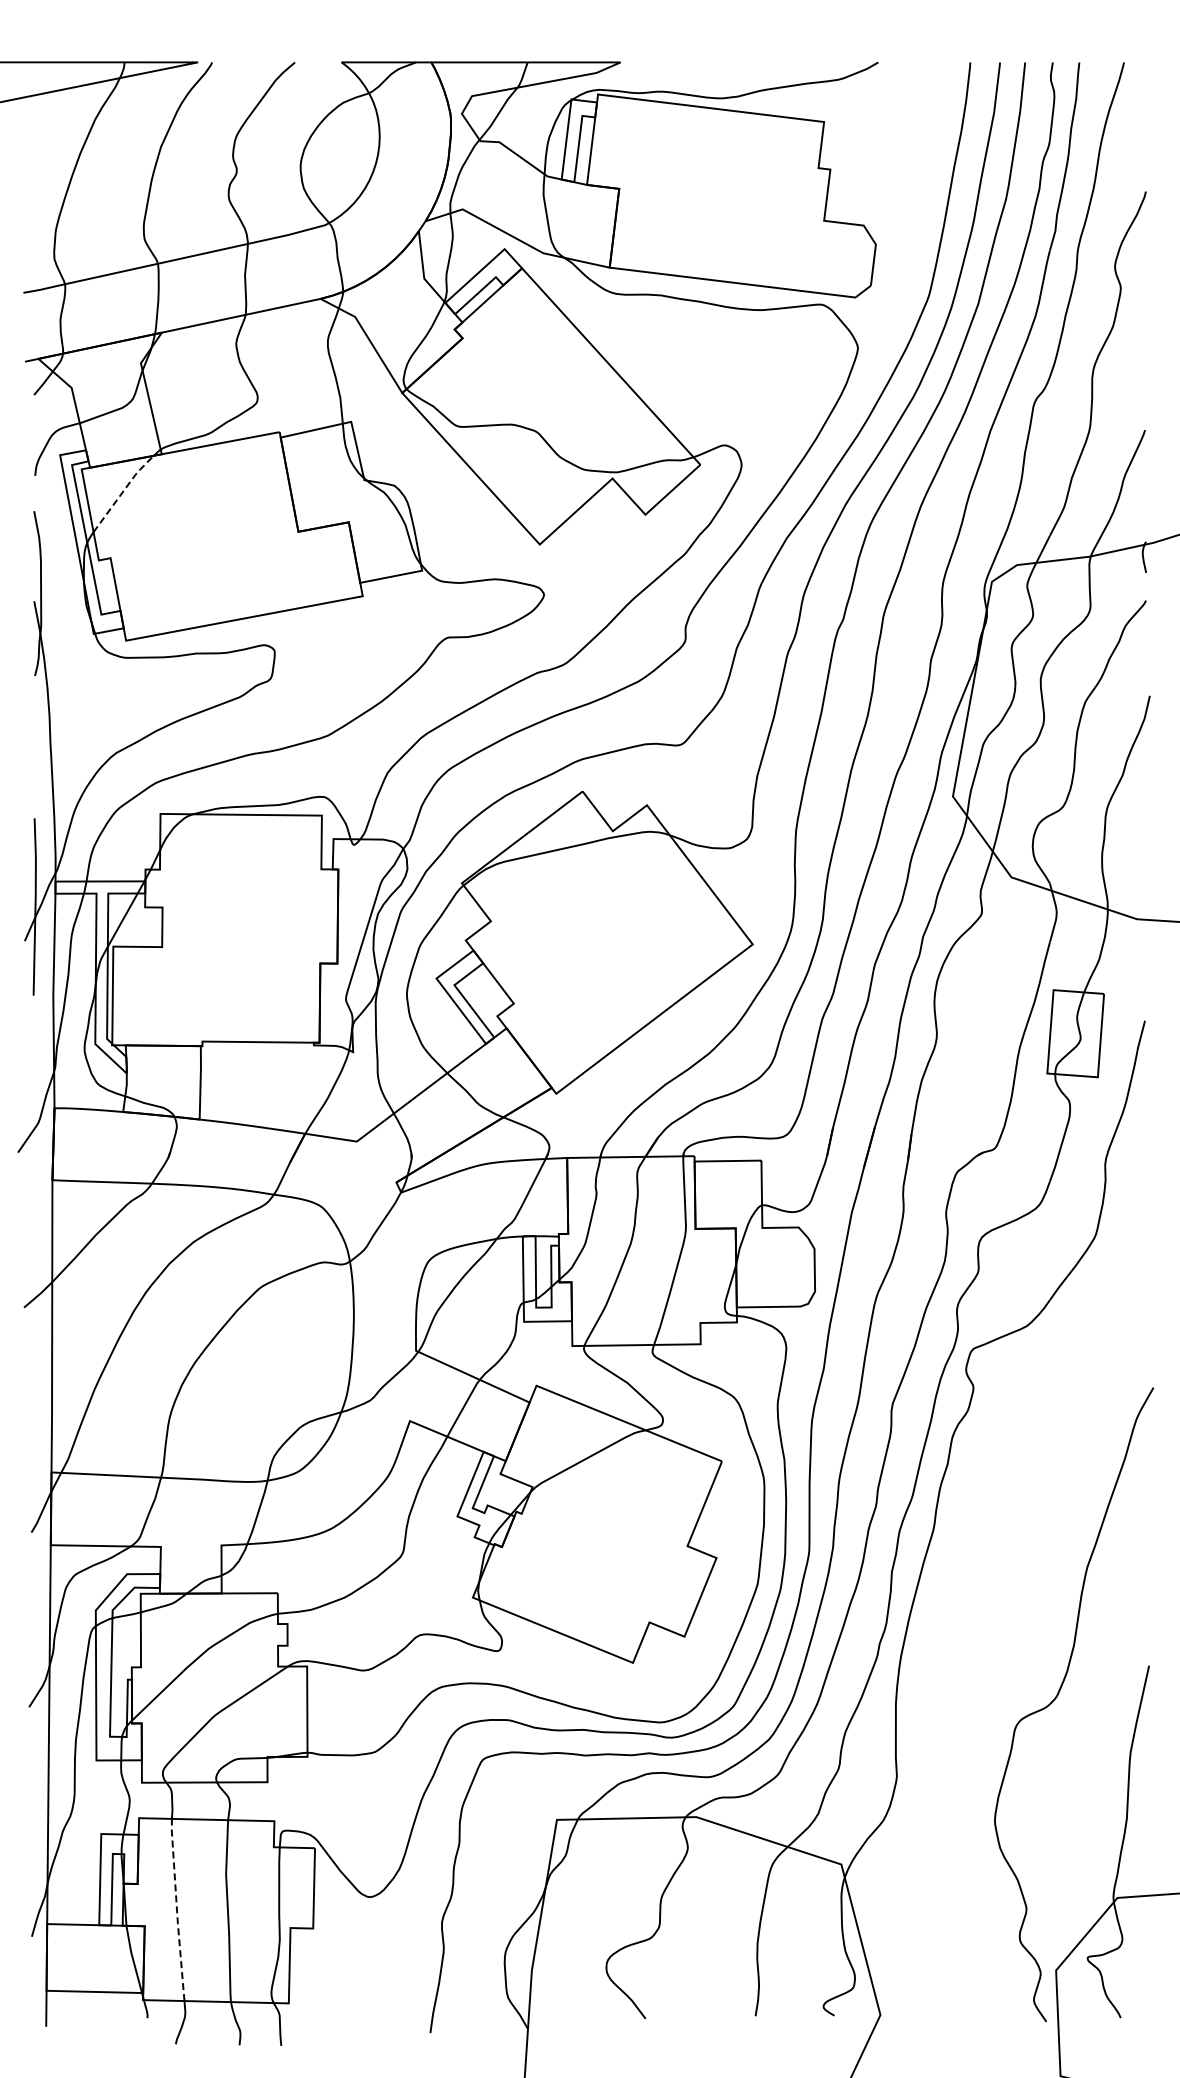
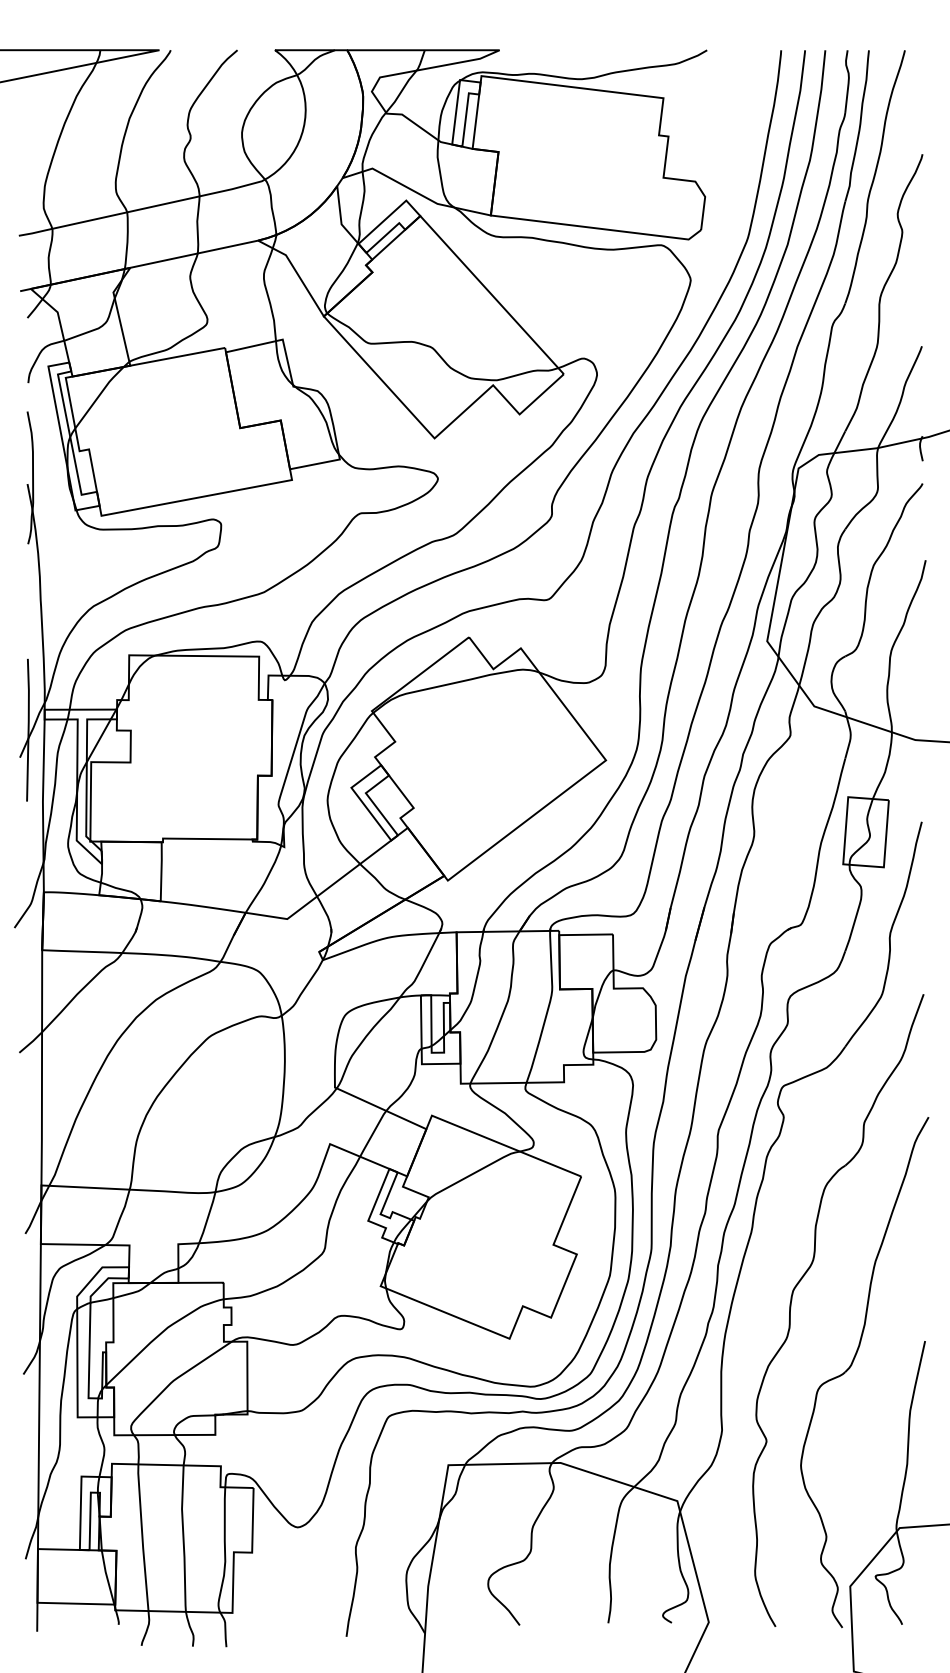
line: (123, 491) -> (99, 395), dashed -> solid
part: (983, 1619) -> (791, 1303), added
line: (176, 1909) -> (142, 1537), dashed -> solid

